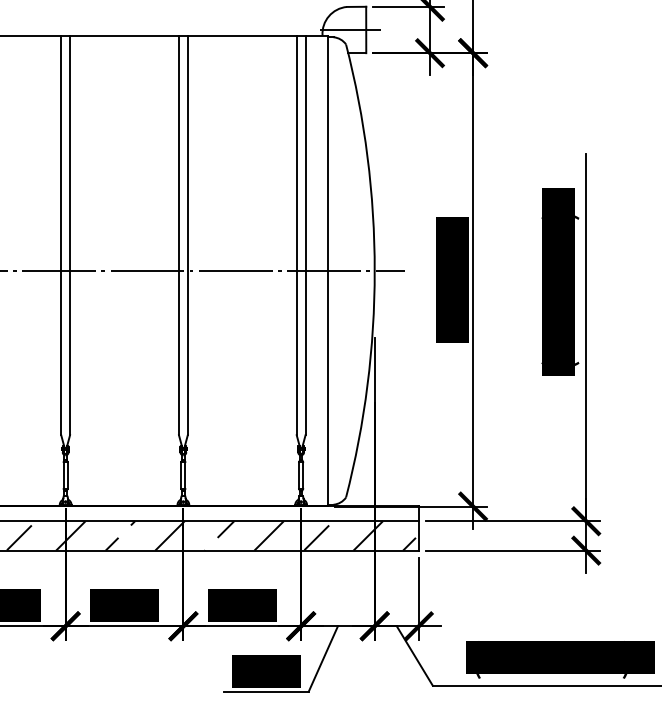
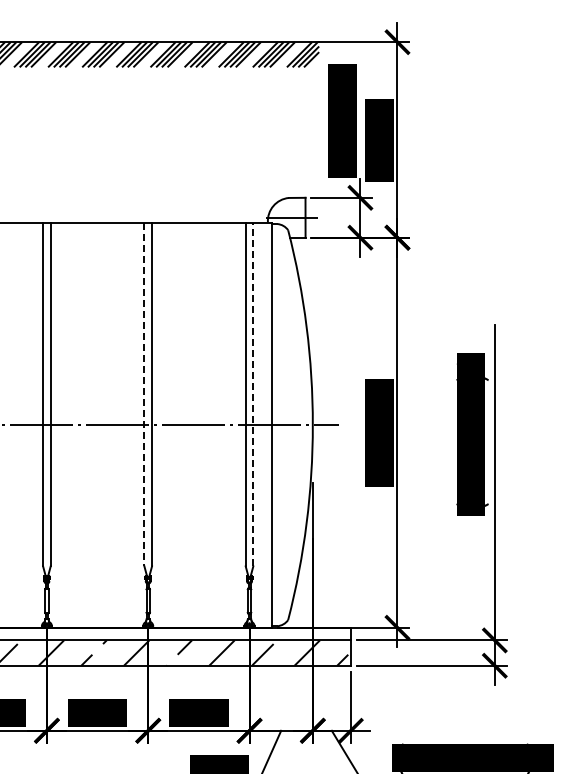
line: (179, 235) -> (144, 394), solid -> dashed
line: (305, 235) -> (253, 394), solid -> dashed

